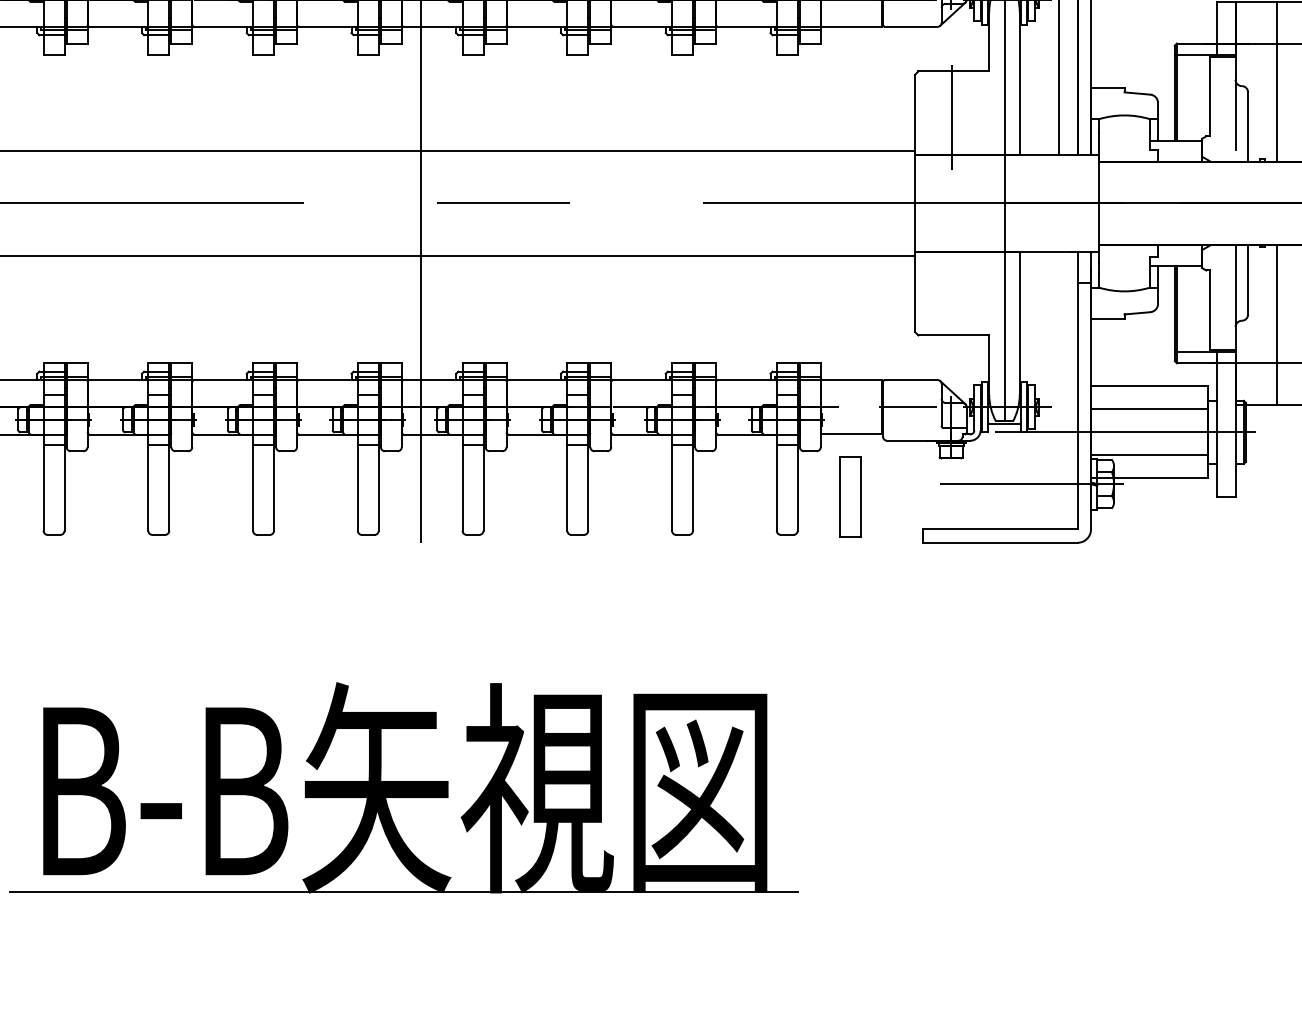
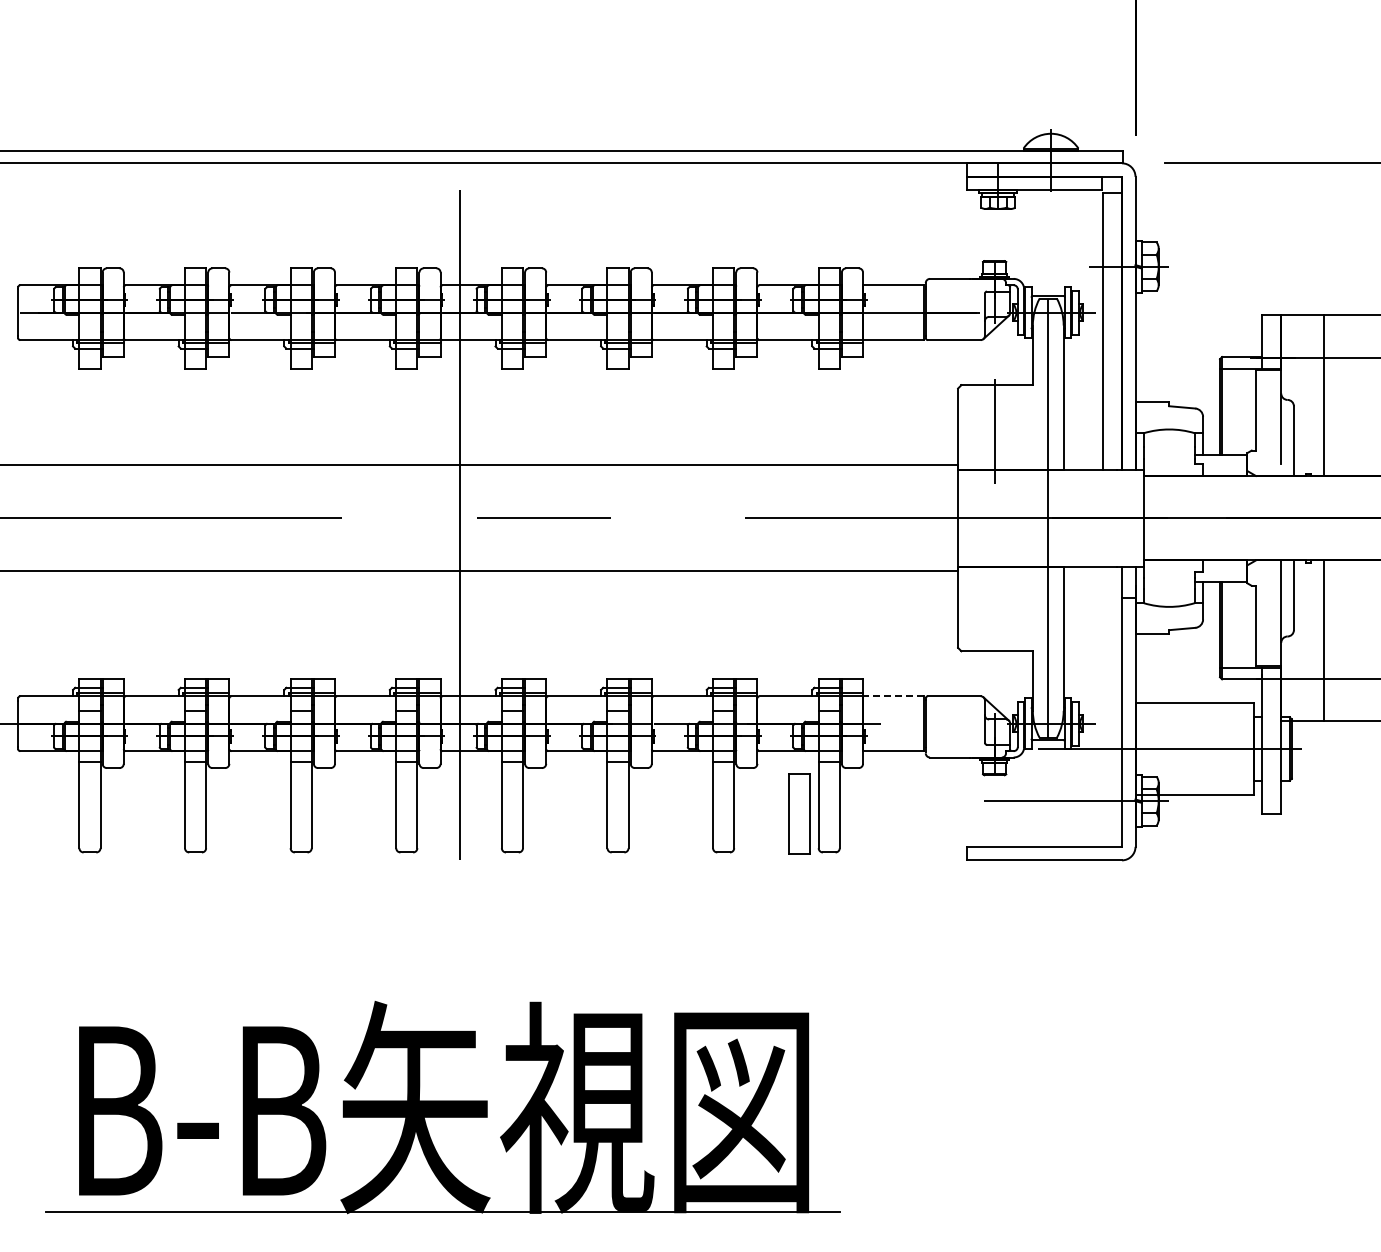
line: (850, 380) -> (893, 696), solid -> dashed
line: (907, 407) -> (950, 723), removed
line: (1149, 409) -> (1194, 725), removed
line: (1149, 455) -> (1194, 772), removed
part: (850, 496) -> (799, 813), moved

